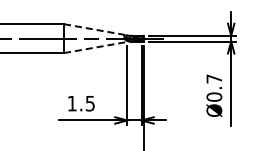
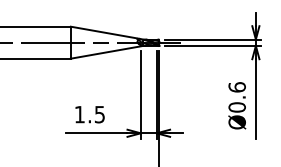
line: (95, 29) -> (105, 32), dashed -> solid
line: (97, 47) -> (107, 52), dashed -> solid
text: (214, 78) -> (237, 86), Ø0.7 -> Ø0.6

